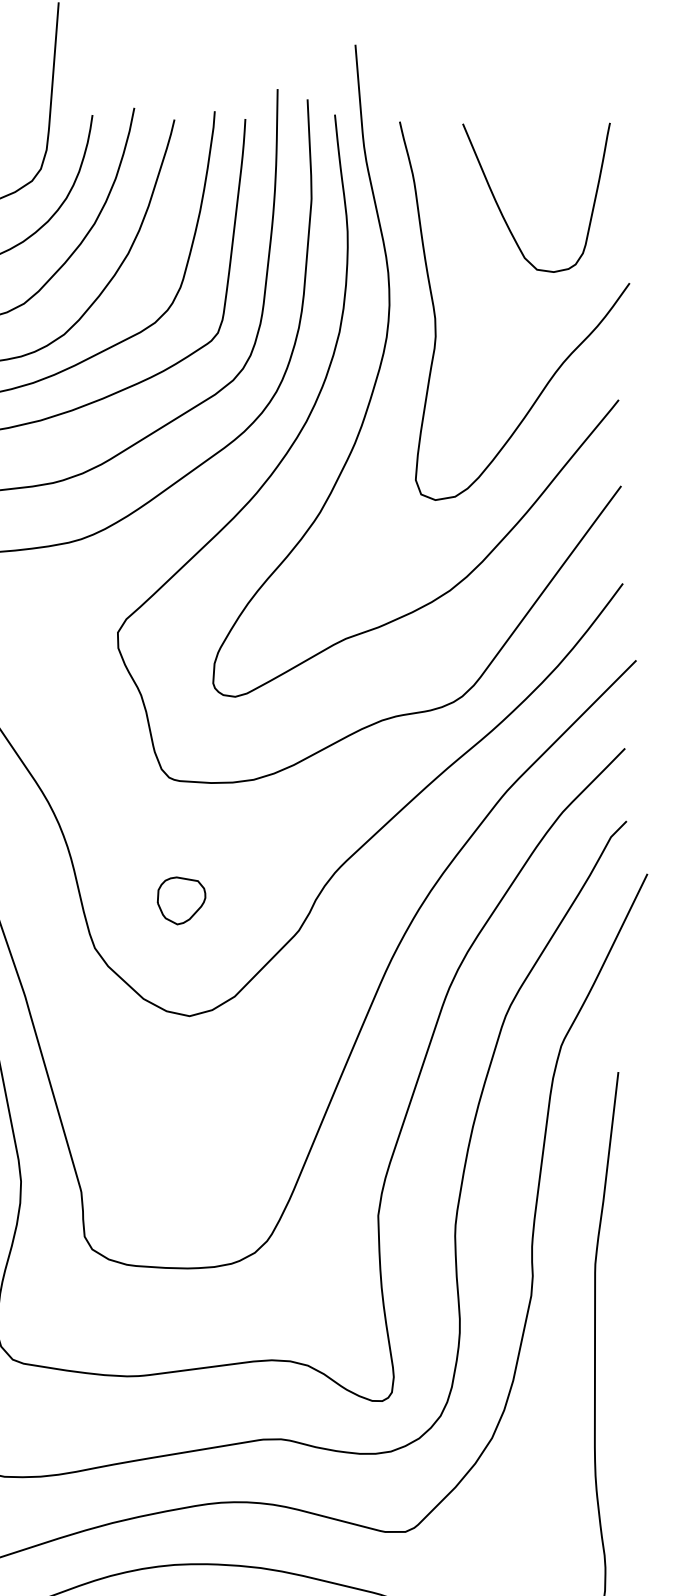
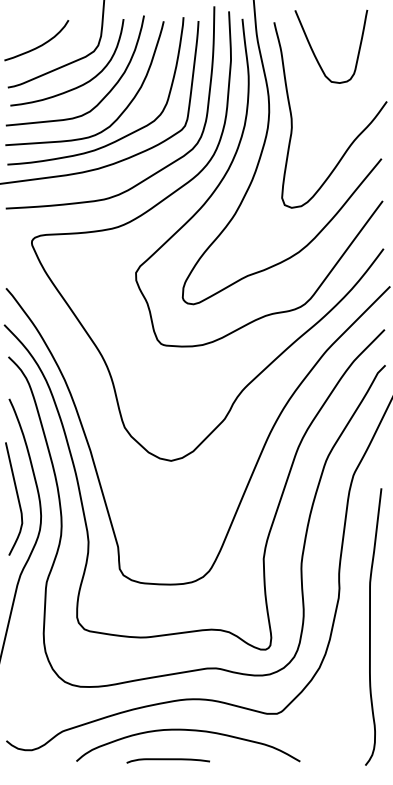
curve: (504, 213) -> (315, 54), moved
part: (180, 901) -> (166, 404), removed

